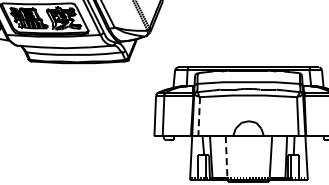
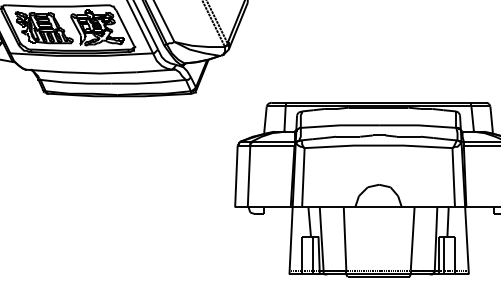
line: (199, 116) -> (303, 177), dashed -> solid
line: (226, 156) -> (344, 238), dashed -> solid

